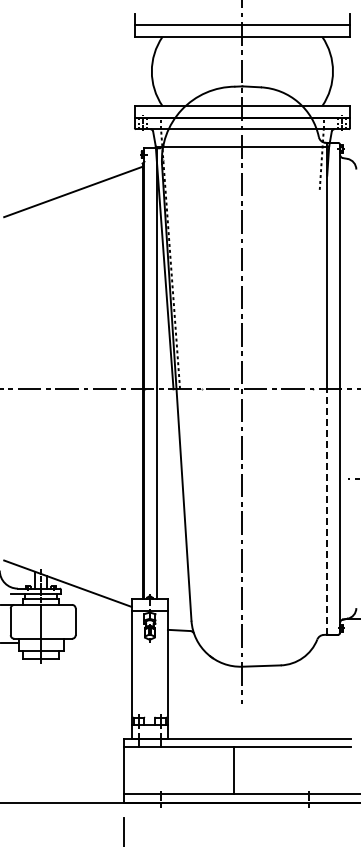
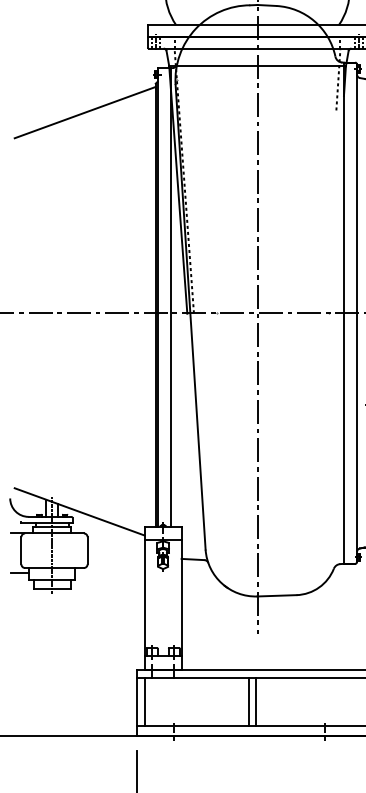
line: (327, 511) -> (344, 438), dashed -> solid
line: (131, 769) -> (144, 701), added
line: (241, 769) -> (256, 701), added

